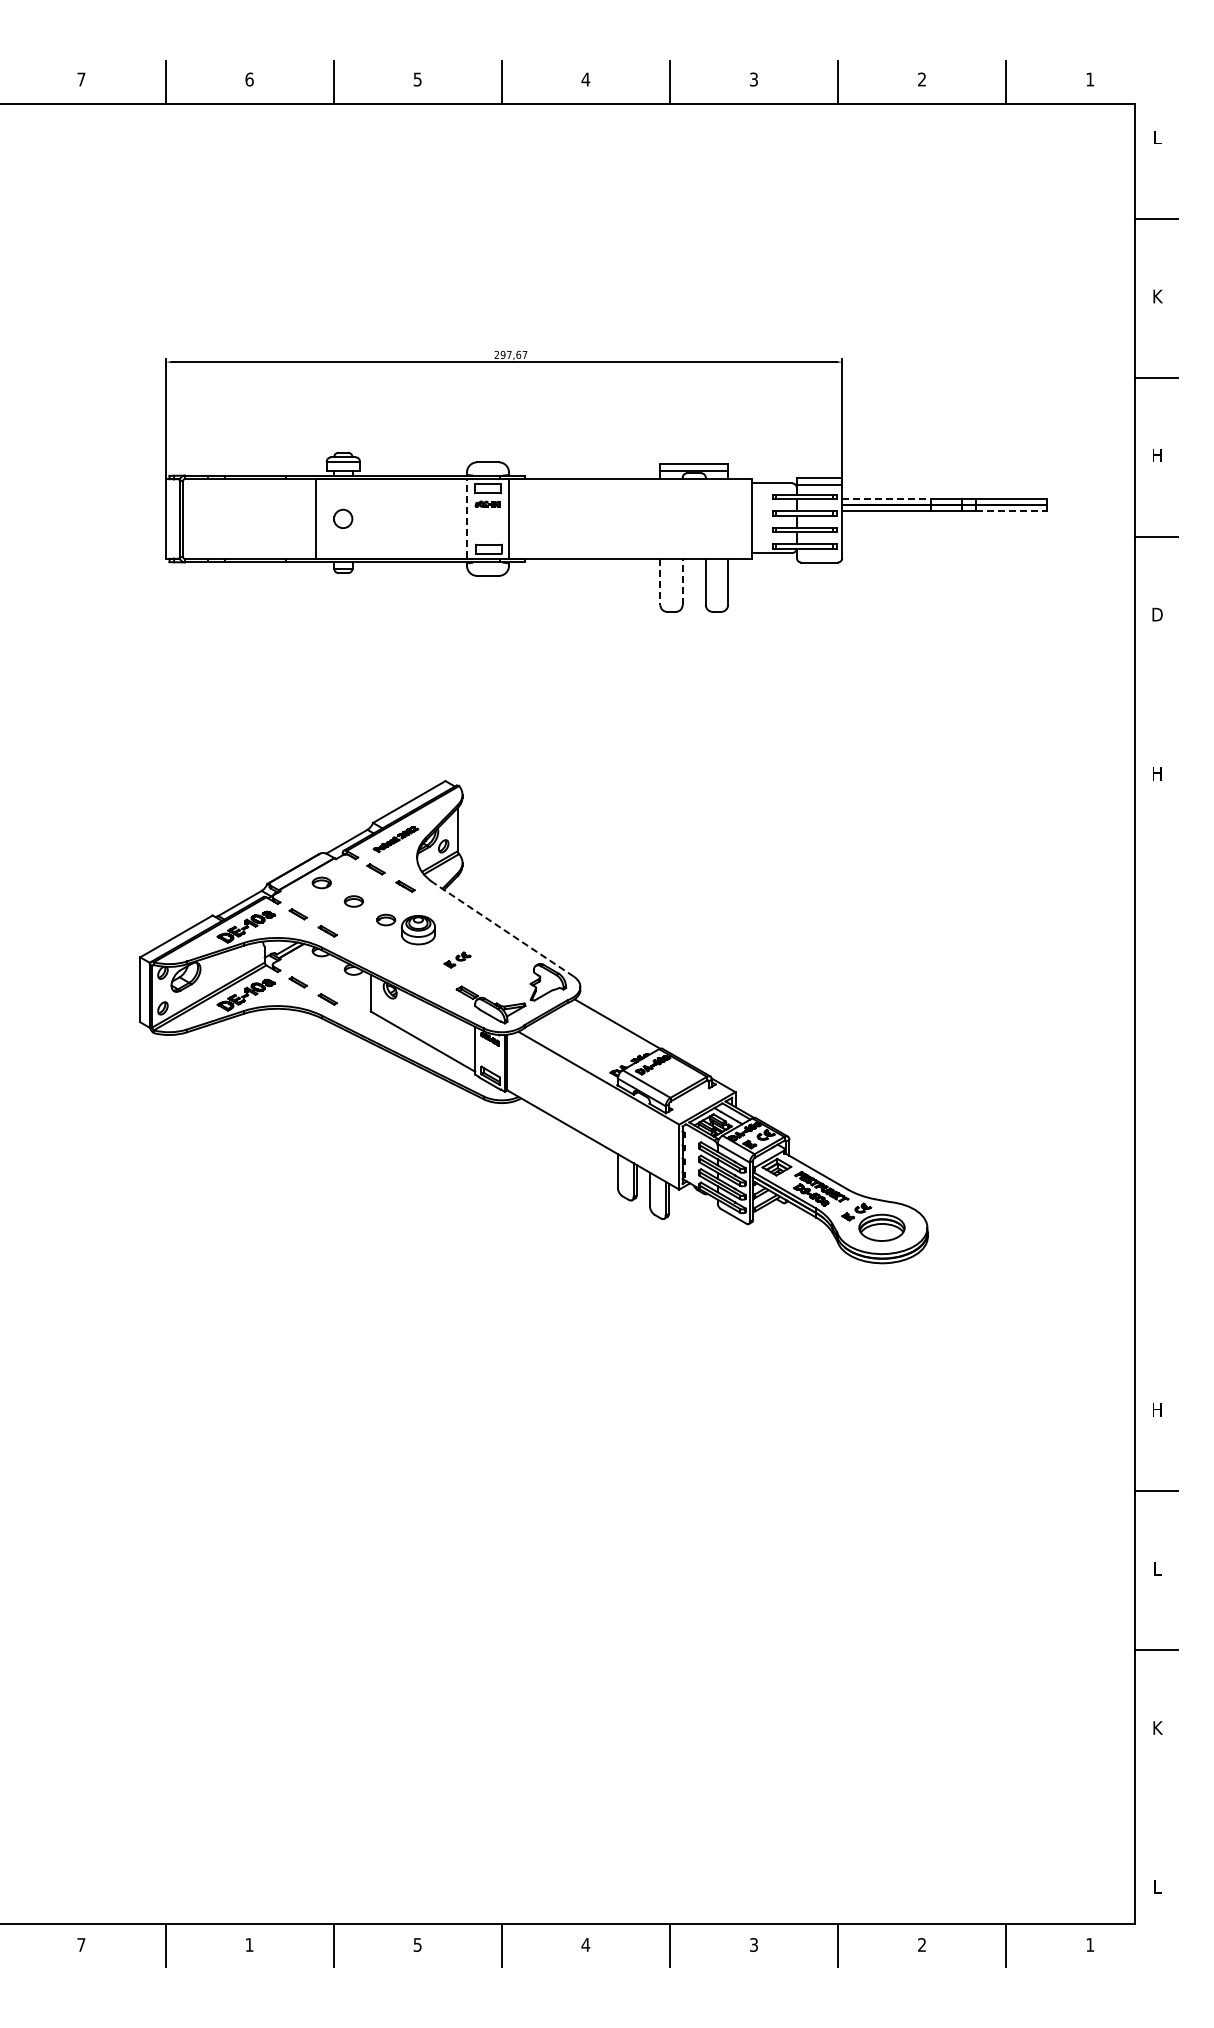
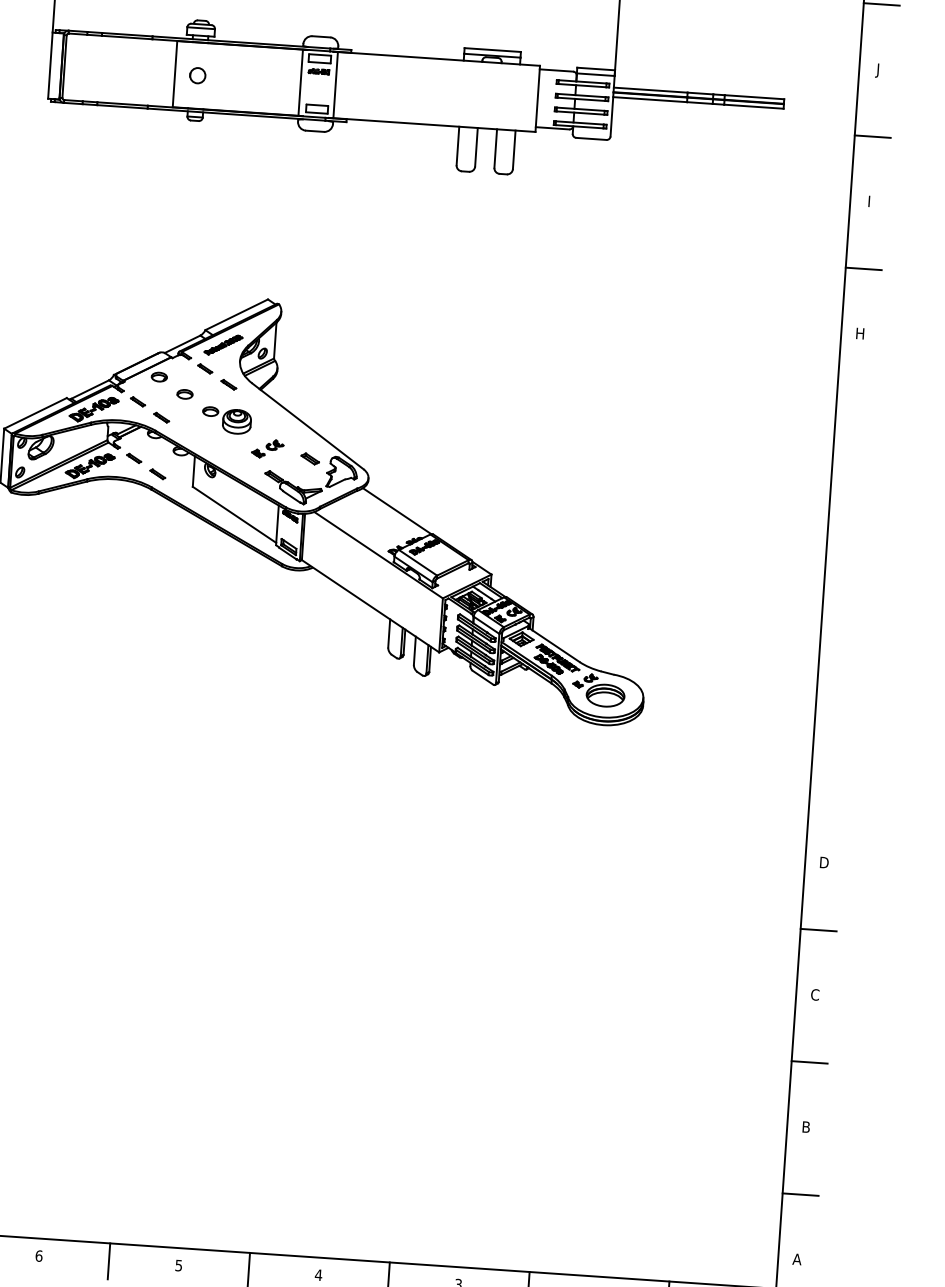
text: (1157, 457) -> (878, 70), H -> J
line: (887, 499) -> (651, 90), dashed -> solid
line: (1011, 510) -> (753, 106), dashed -> solid
line: (467, 518) -> (301, 82), dashed -> solid
line: (682, 581) -> (476, 146), dashed -> solid
line: (660, 582) -> (458, 146), dashed -> solid
text: (1157, 614) -> (869, 201), D -> I
line: (1155, 695) -> (863, 268), added
line: (503, 929) -> (307, 426), dashed -> solid
part: (457, 959) -> (267, 448), size x1.43
part: (508, 968) -> (309, 458), added
text: (1157, 1409) -> (824, 862), H -> D
text: (1157, 1568) -> (815, 994), L -> C
text: (1157, 1727) -> (806, 1126), K -> B
line: (1155, 1809) -> (800, 1194), added
text: (1156, 1886) -> (796, 1258), L -> A
text: (249, 1944) -> (39, 1255), 1 -> 6

